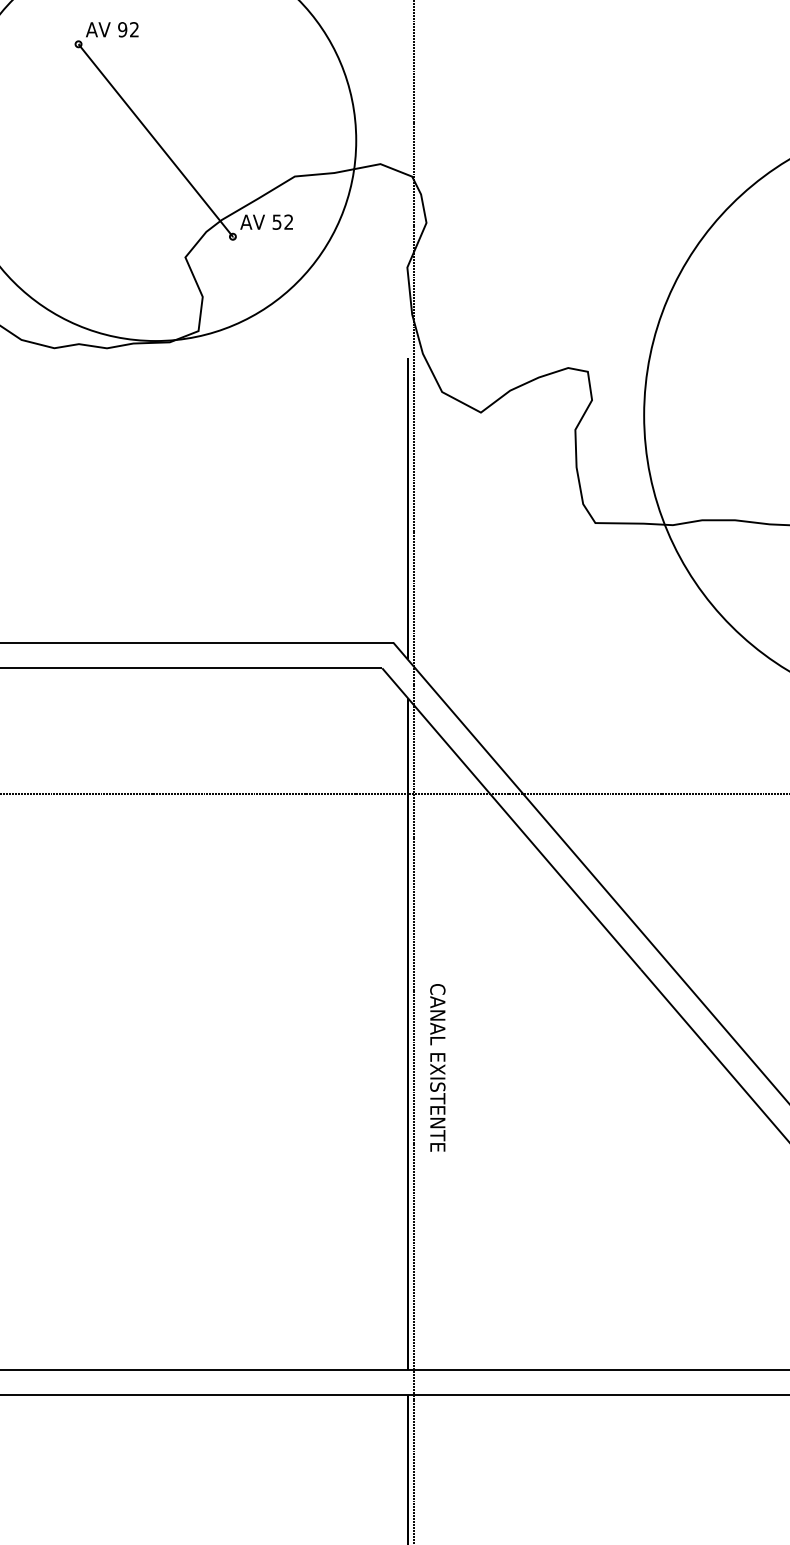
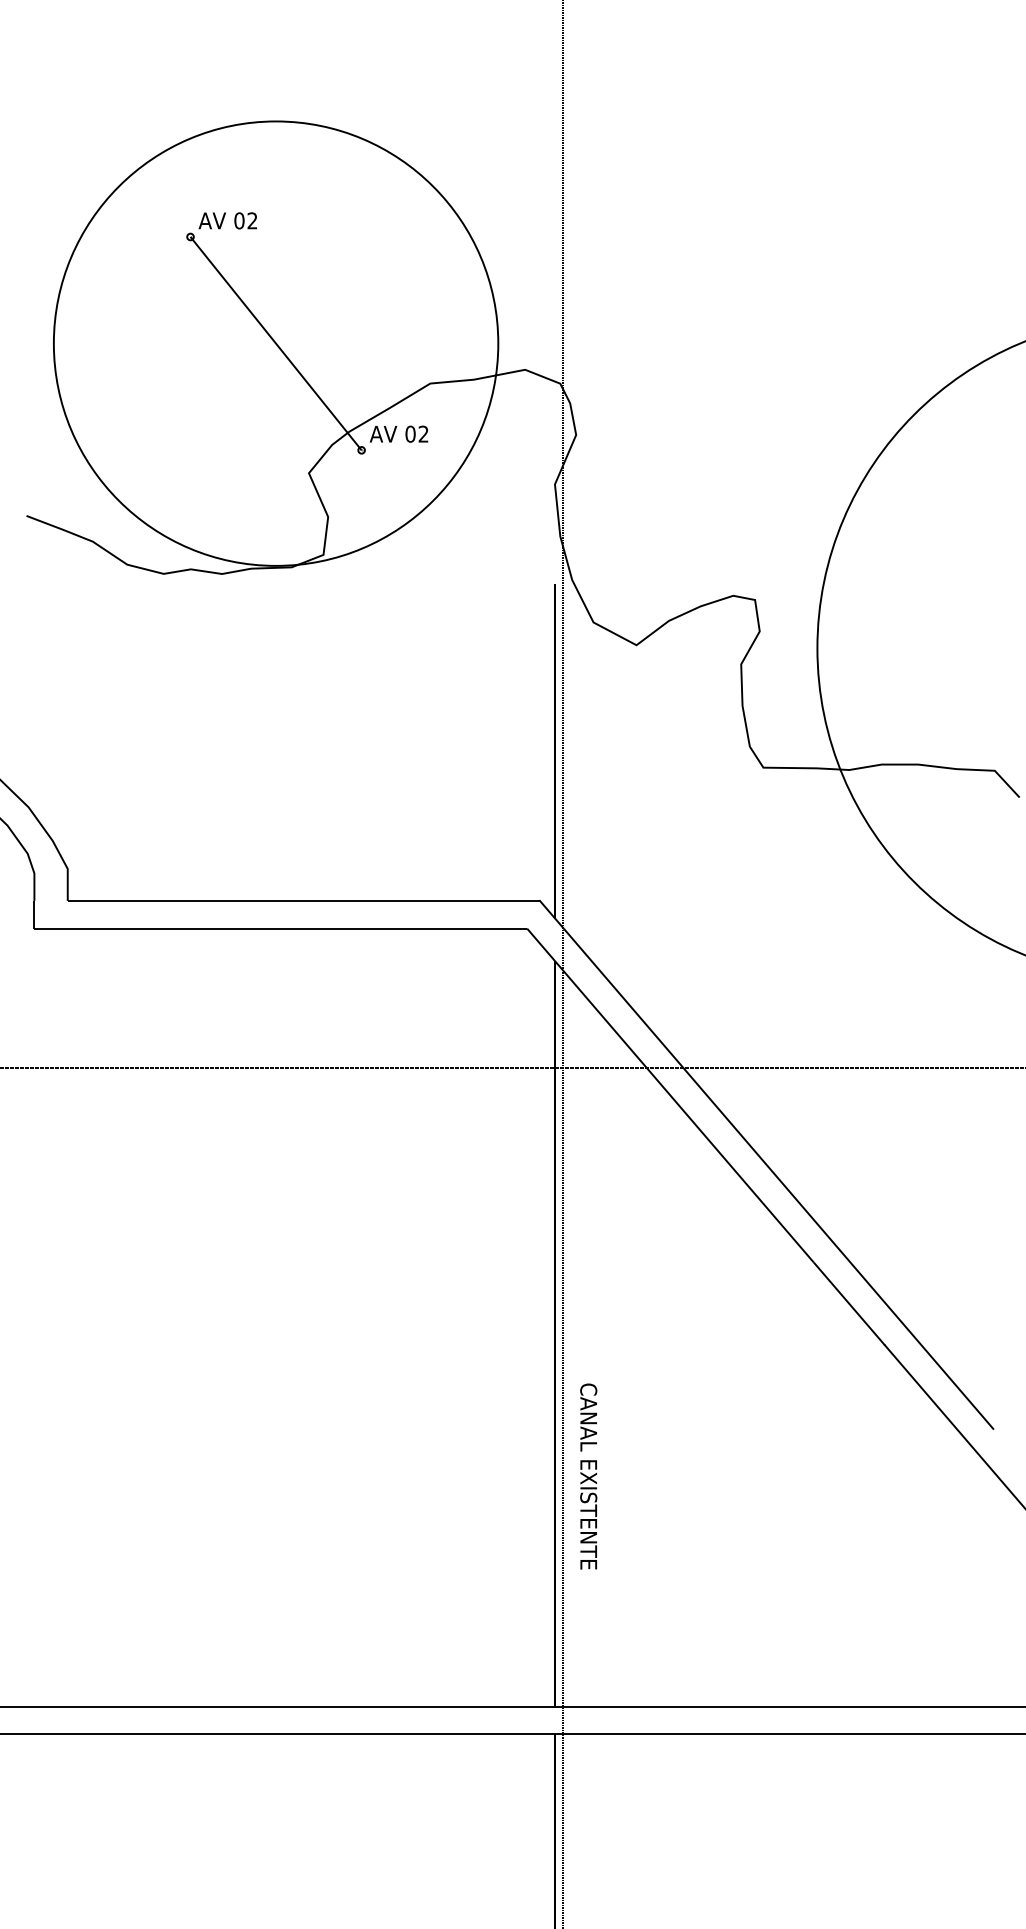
text: (122, 29) -> (239, 220), 92 -> 02
text: (277, 221) -> (410, 433), 52 -> 02
text: (437, 1067) -> (588, 1476), moved

